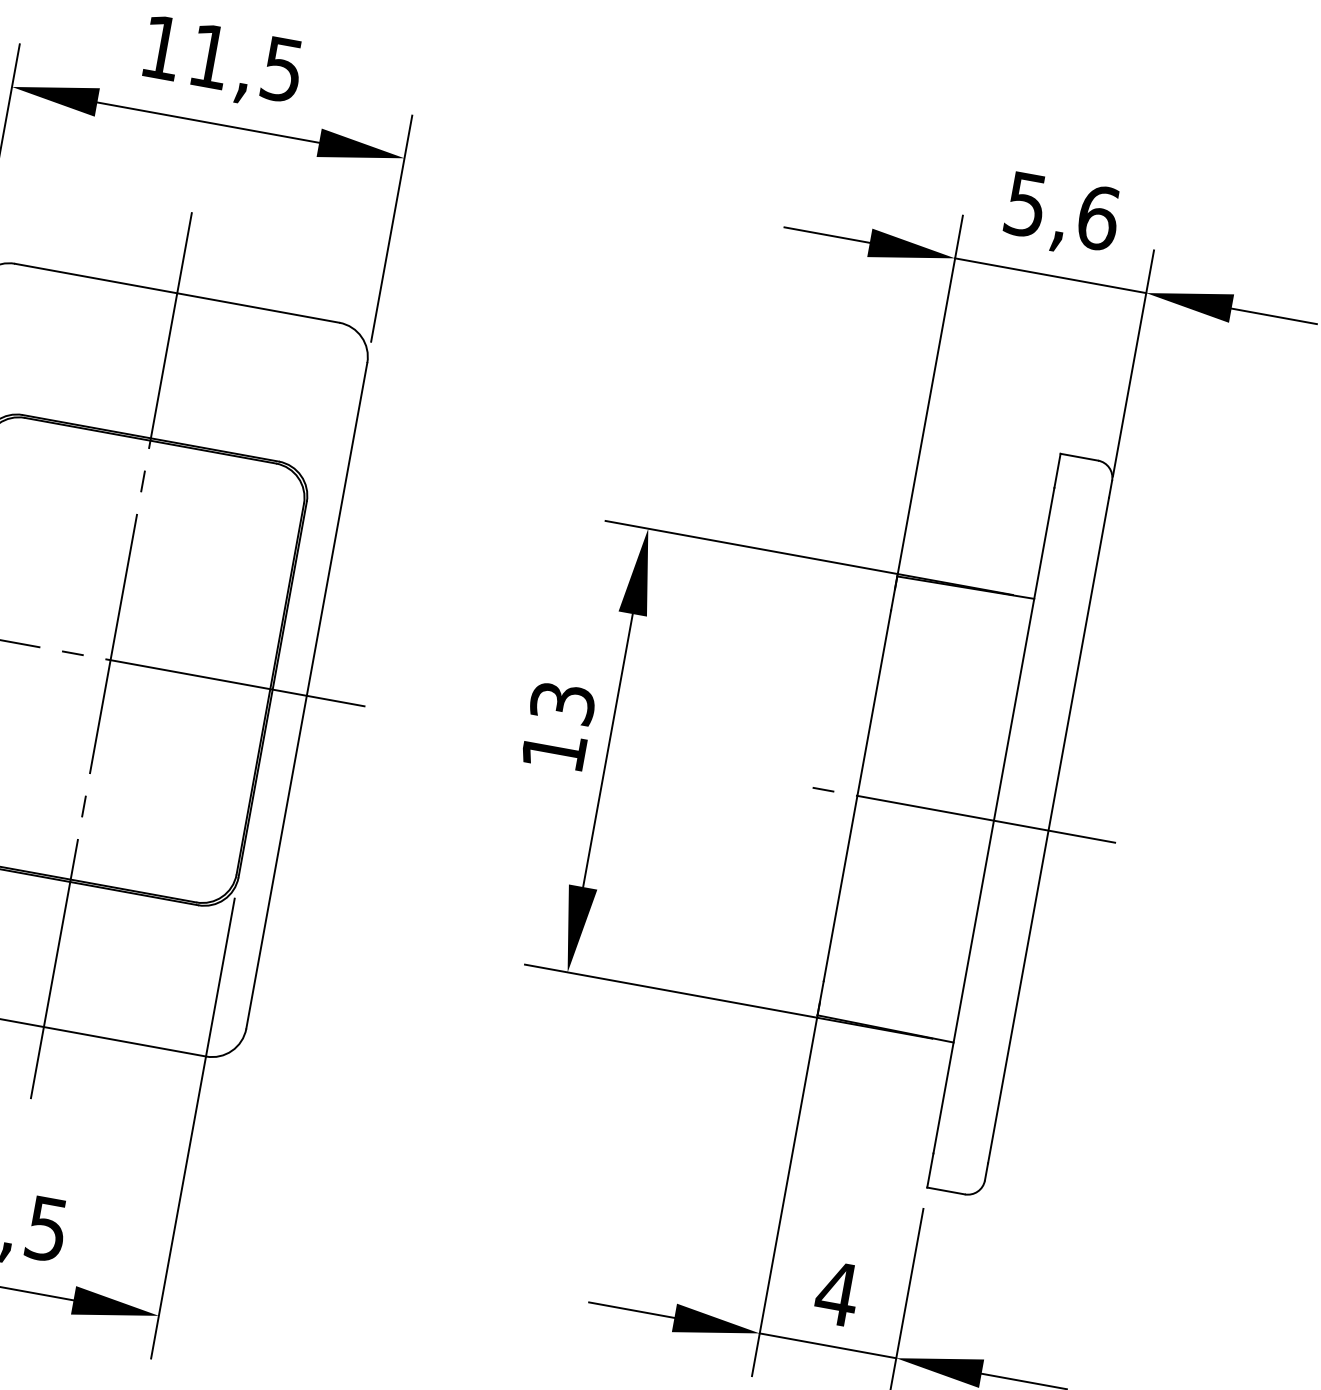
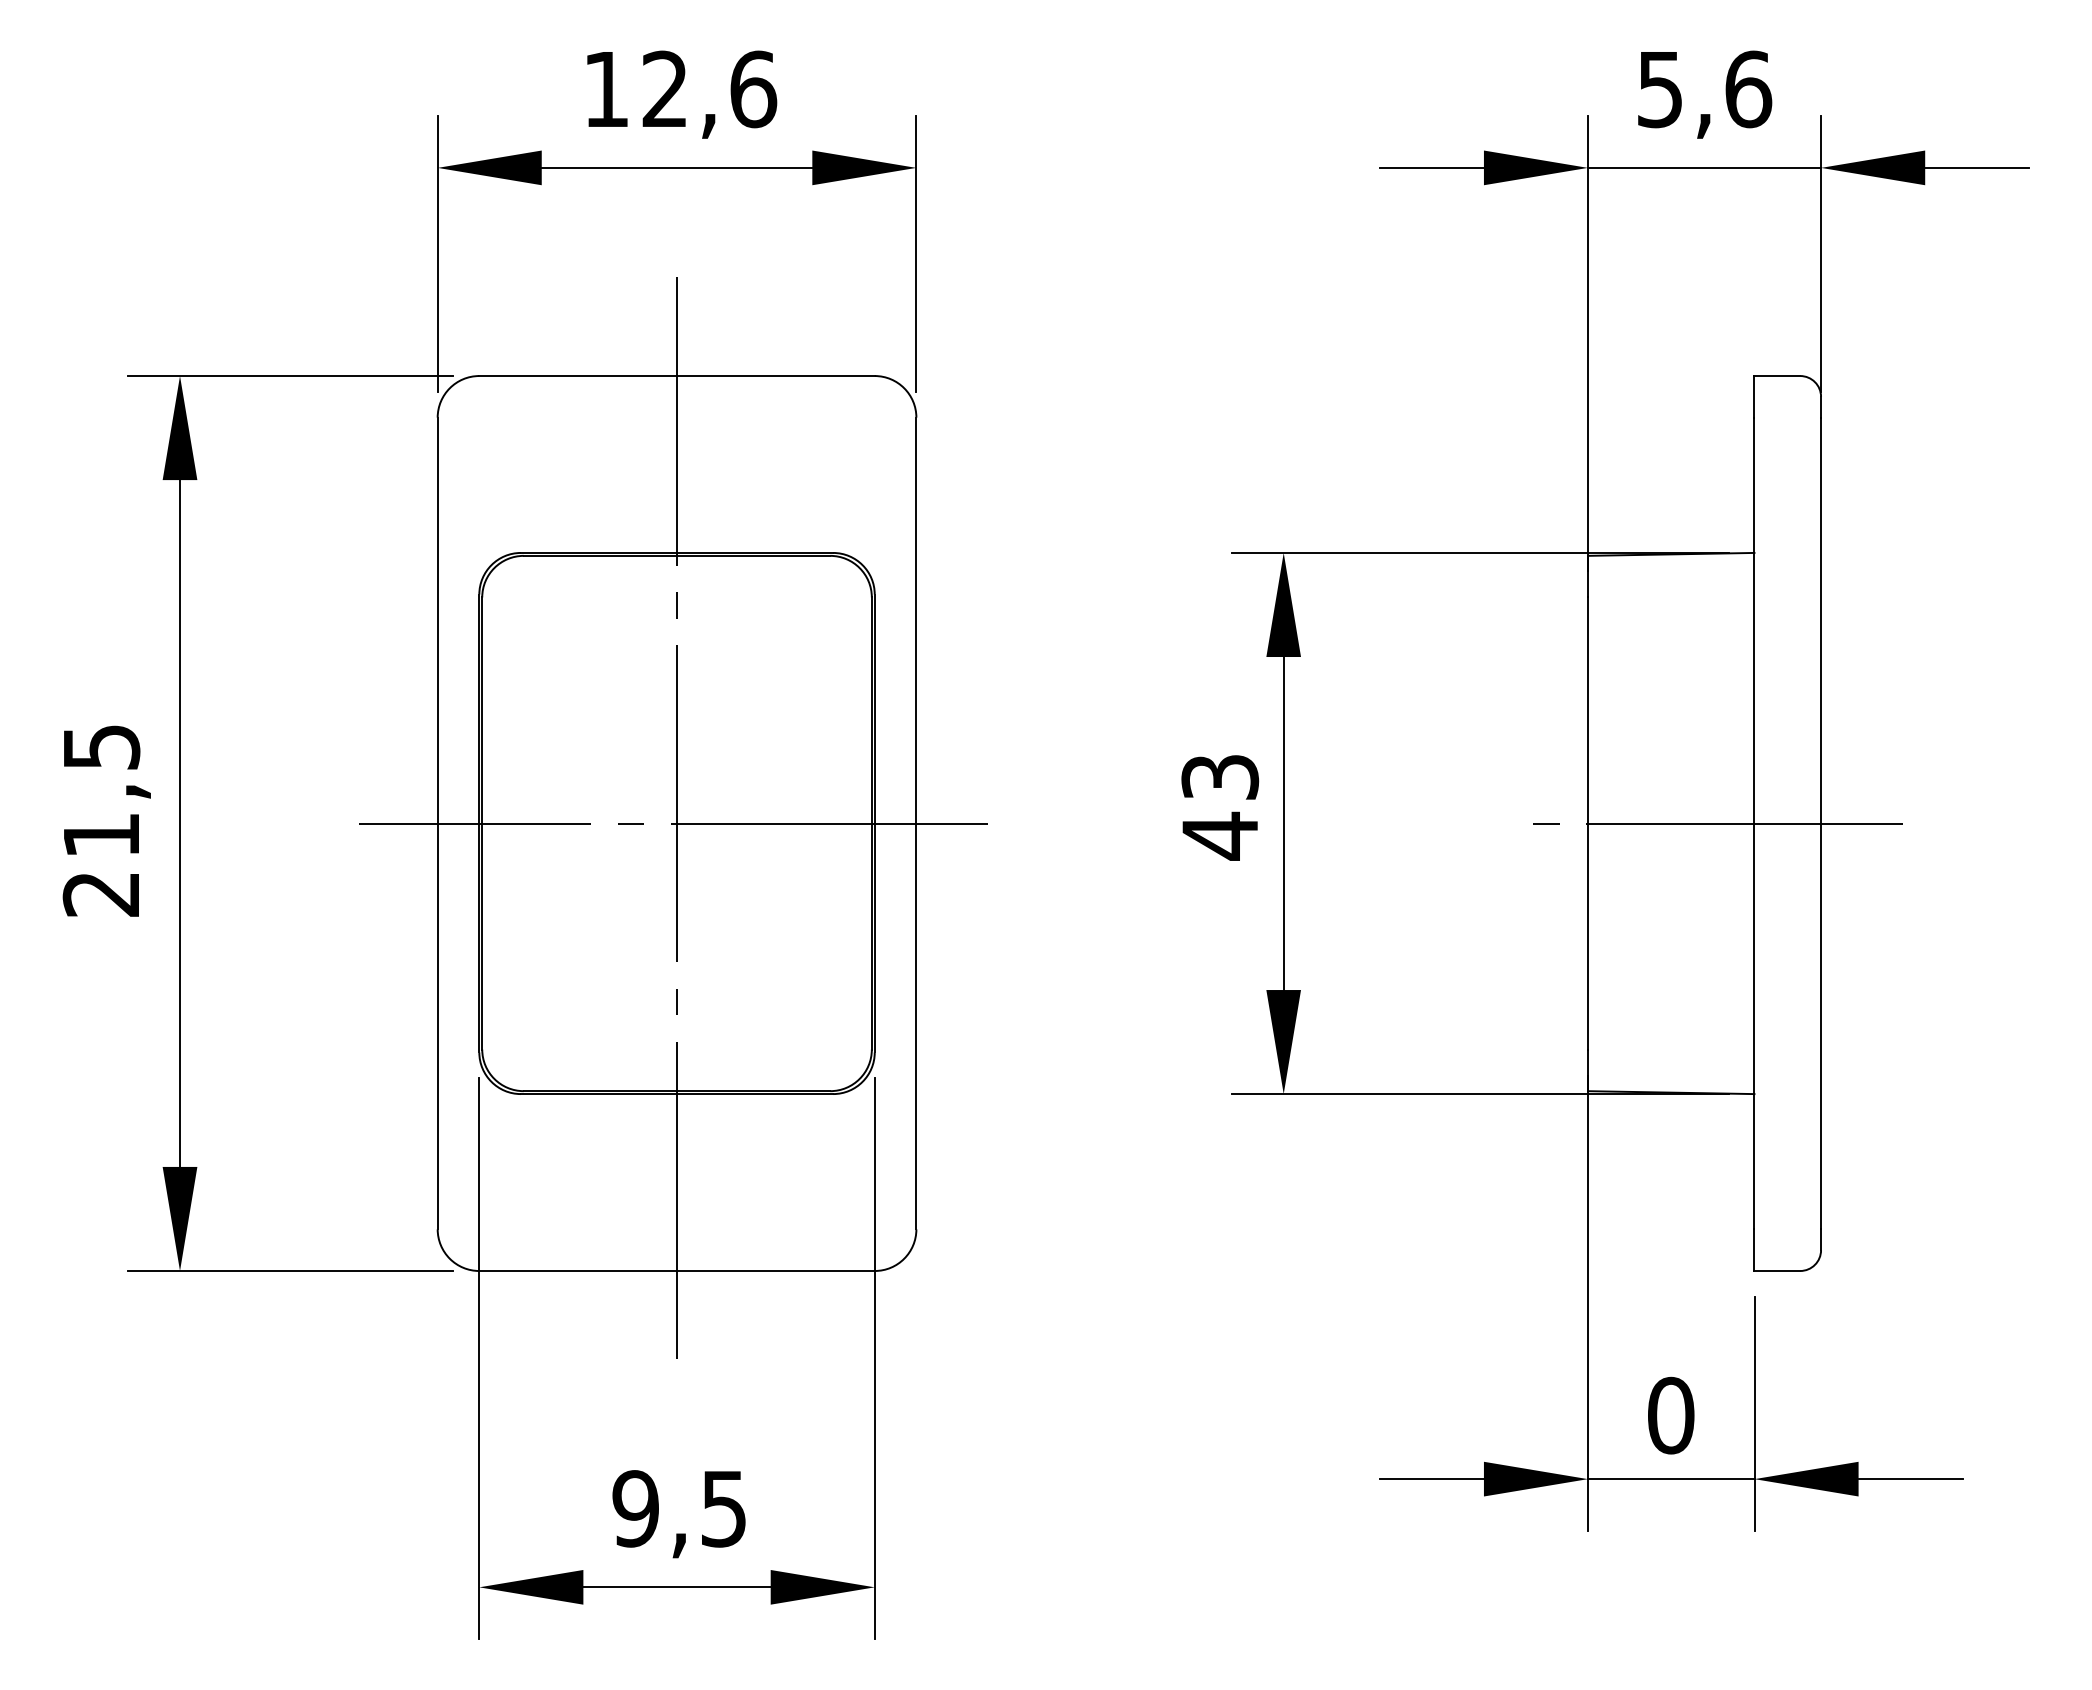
text: (246, 63) -> (709, 89), 11,5 -> 12,6
text: (553, 750) -> (1219, 835), 13 -> 43
text: (836, 1293) -> (1670, 1415), 4 -> 0

